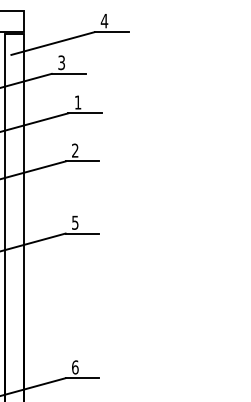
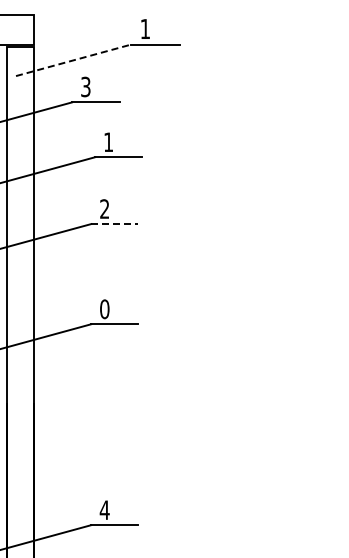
text: (104, 20) -> (145, 28), 4 -> 1
line: (52, 43) -> (73, 60), solid -> dashed
line: (83, 161) -> (115, 224), solid -> dashed
text: (75, 222) -> (104, 309), 5 -> 0
text: (75, 367) -> (104, 510), 6 -> 4

